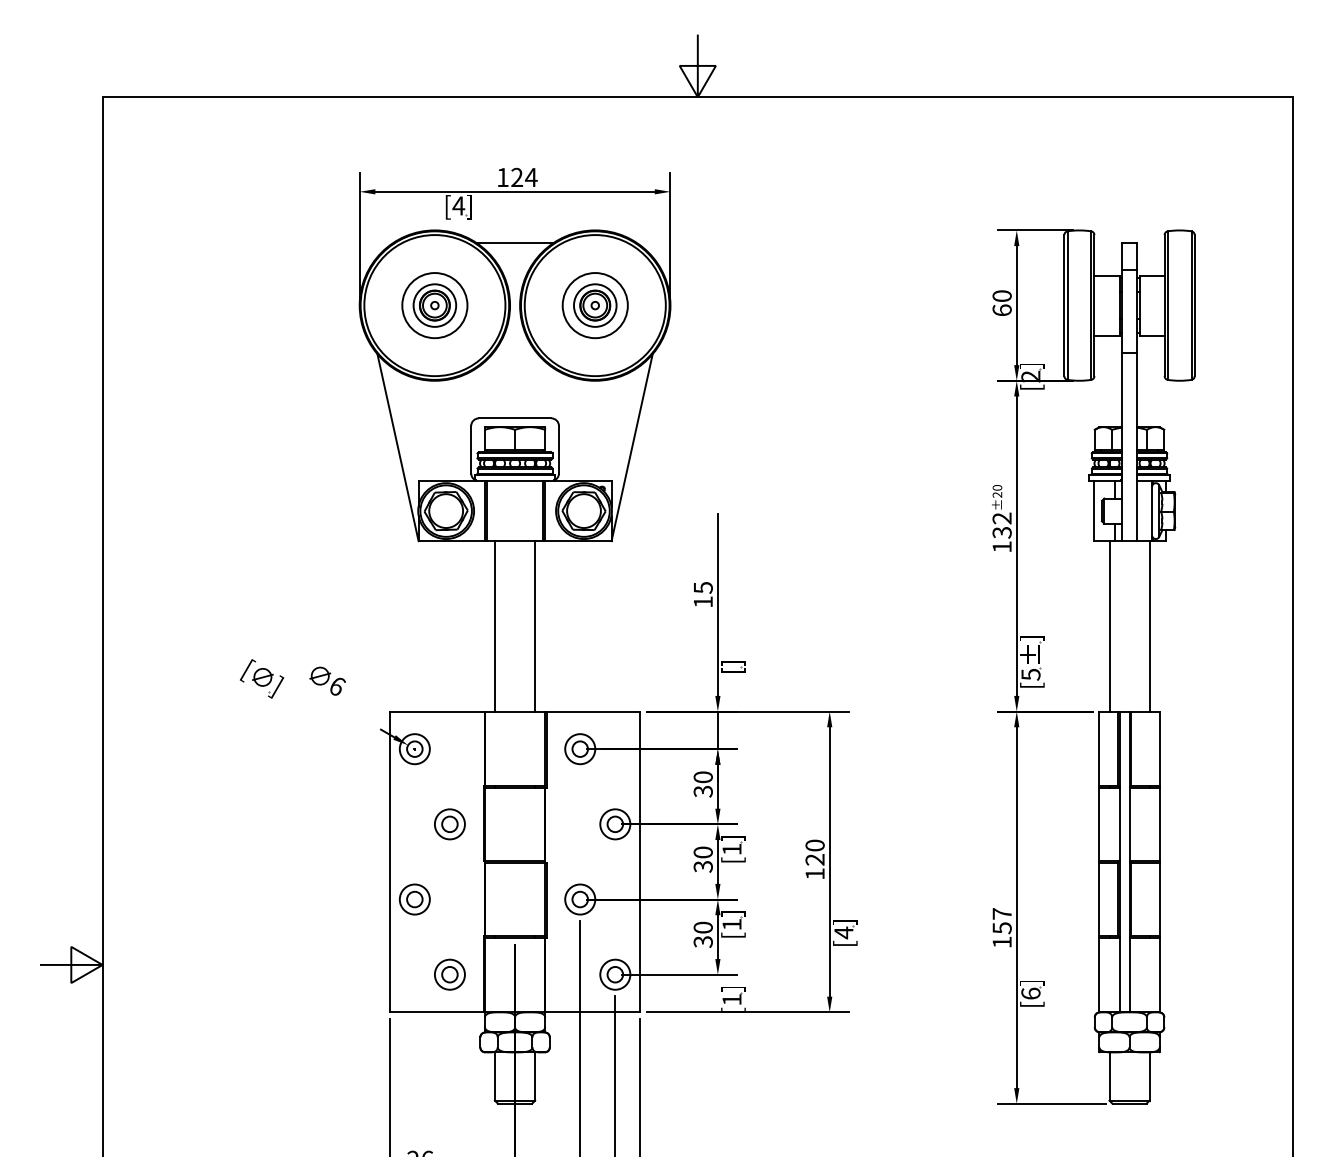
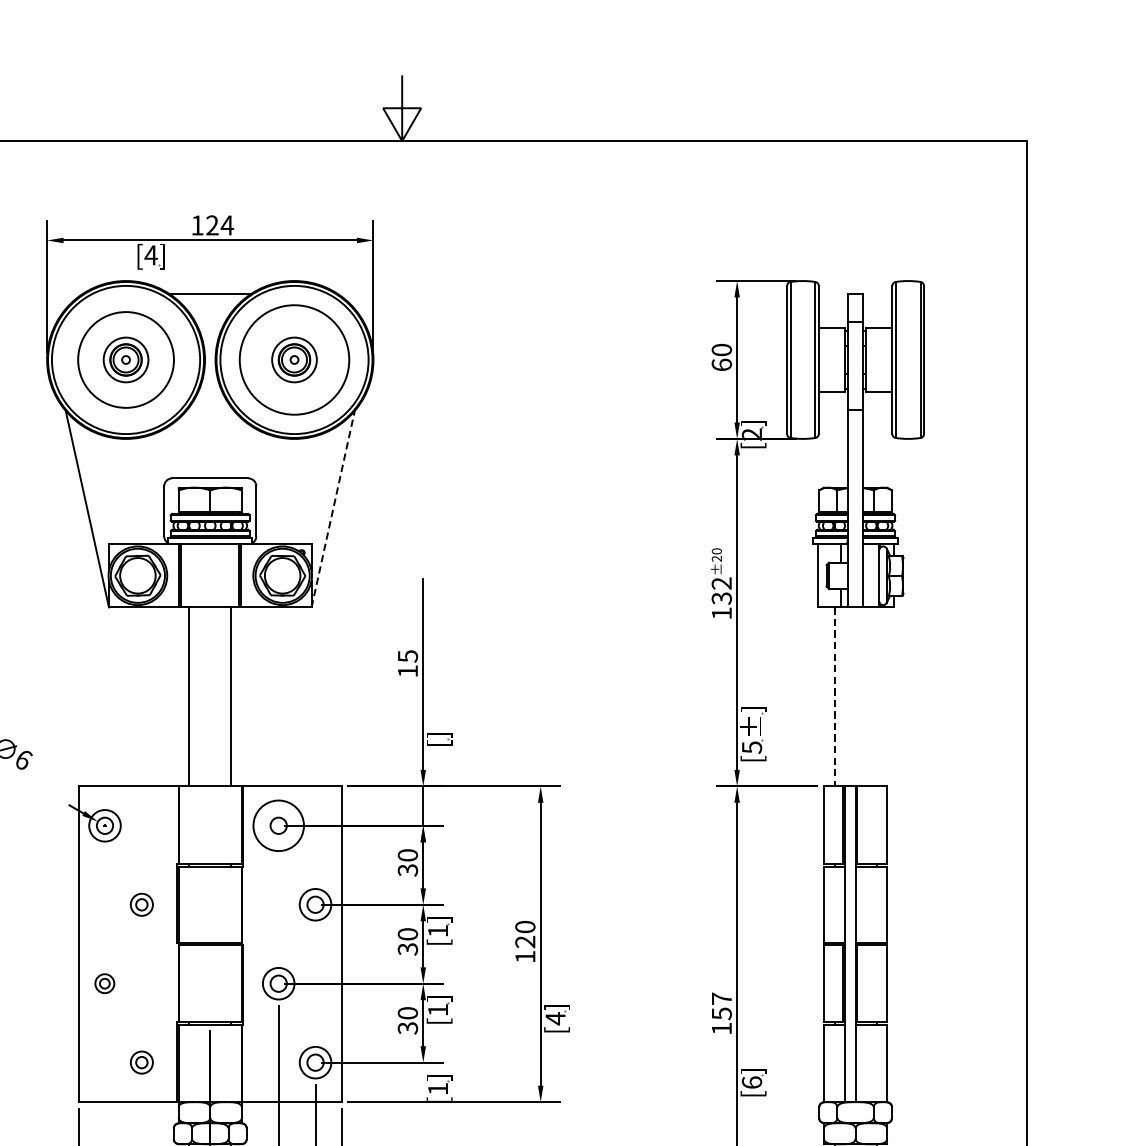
circle: (434, 305) -> (125, 359), size x1.4
circle: (594, 305) -> (293, 359), size x1.6
line: (632, 447) -> (333, 508), solid -> dashed
line: (1109, 626) -> (834, 696), solid -> dashed
line: (1149, 626) -> (876, 696), removed
circle: (580, 749) -> (278, 826), size x1.6
part: (449, 824) -> (141, 904), size x0.7
part: (414, 899) -> (104, 983), size x0.6
part: (449, 974) -> (141, 1062), size x0.7

